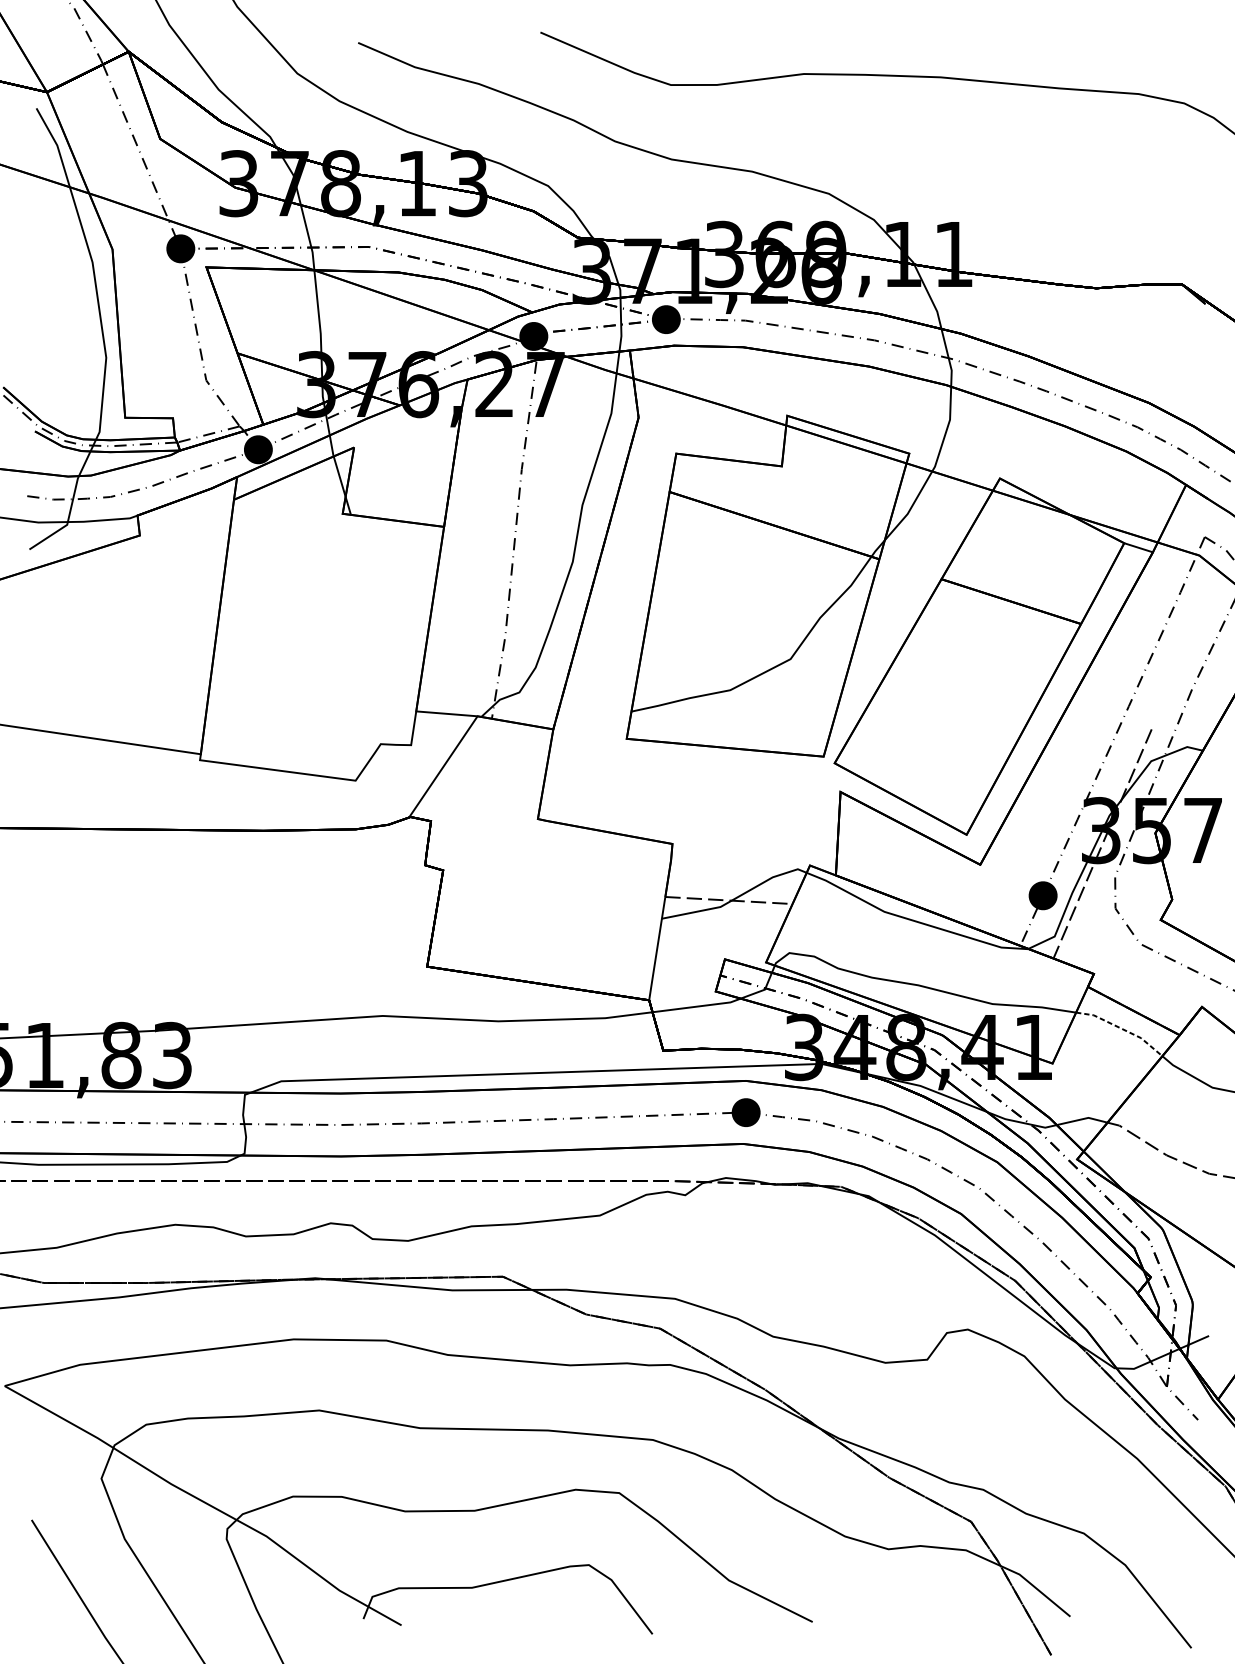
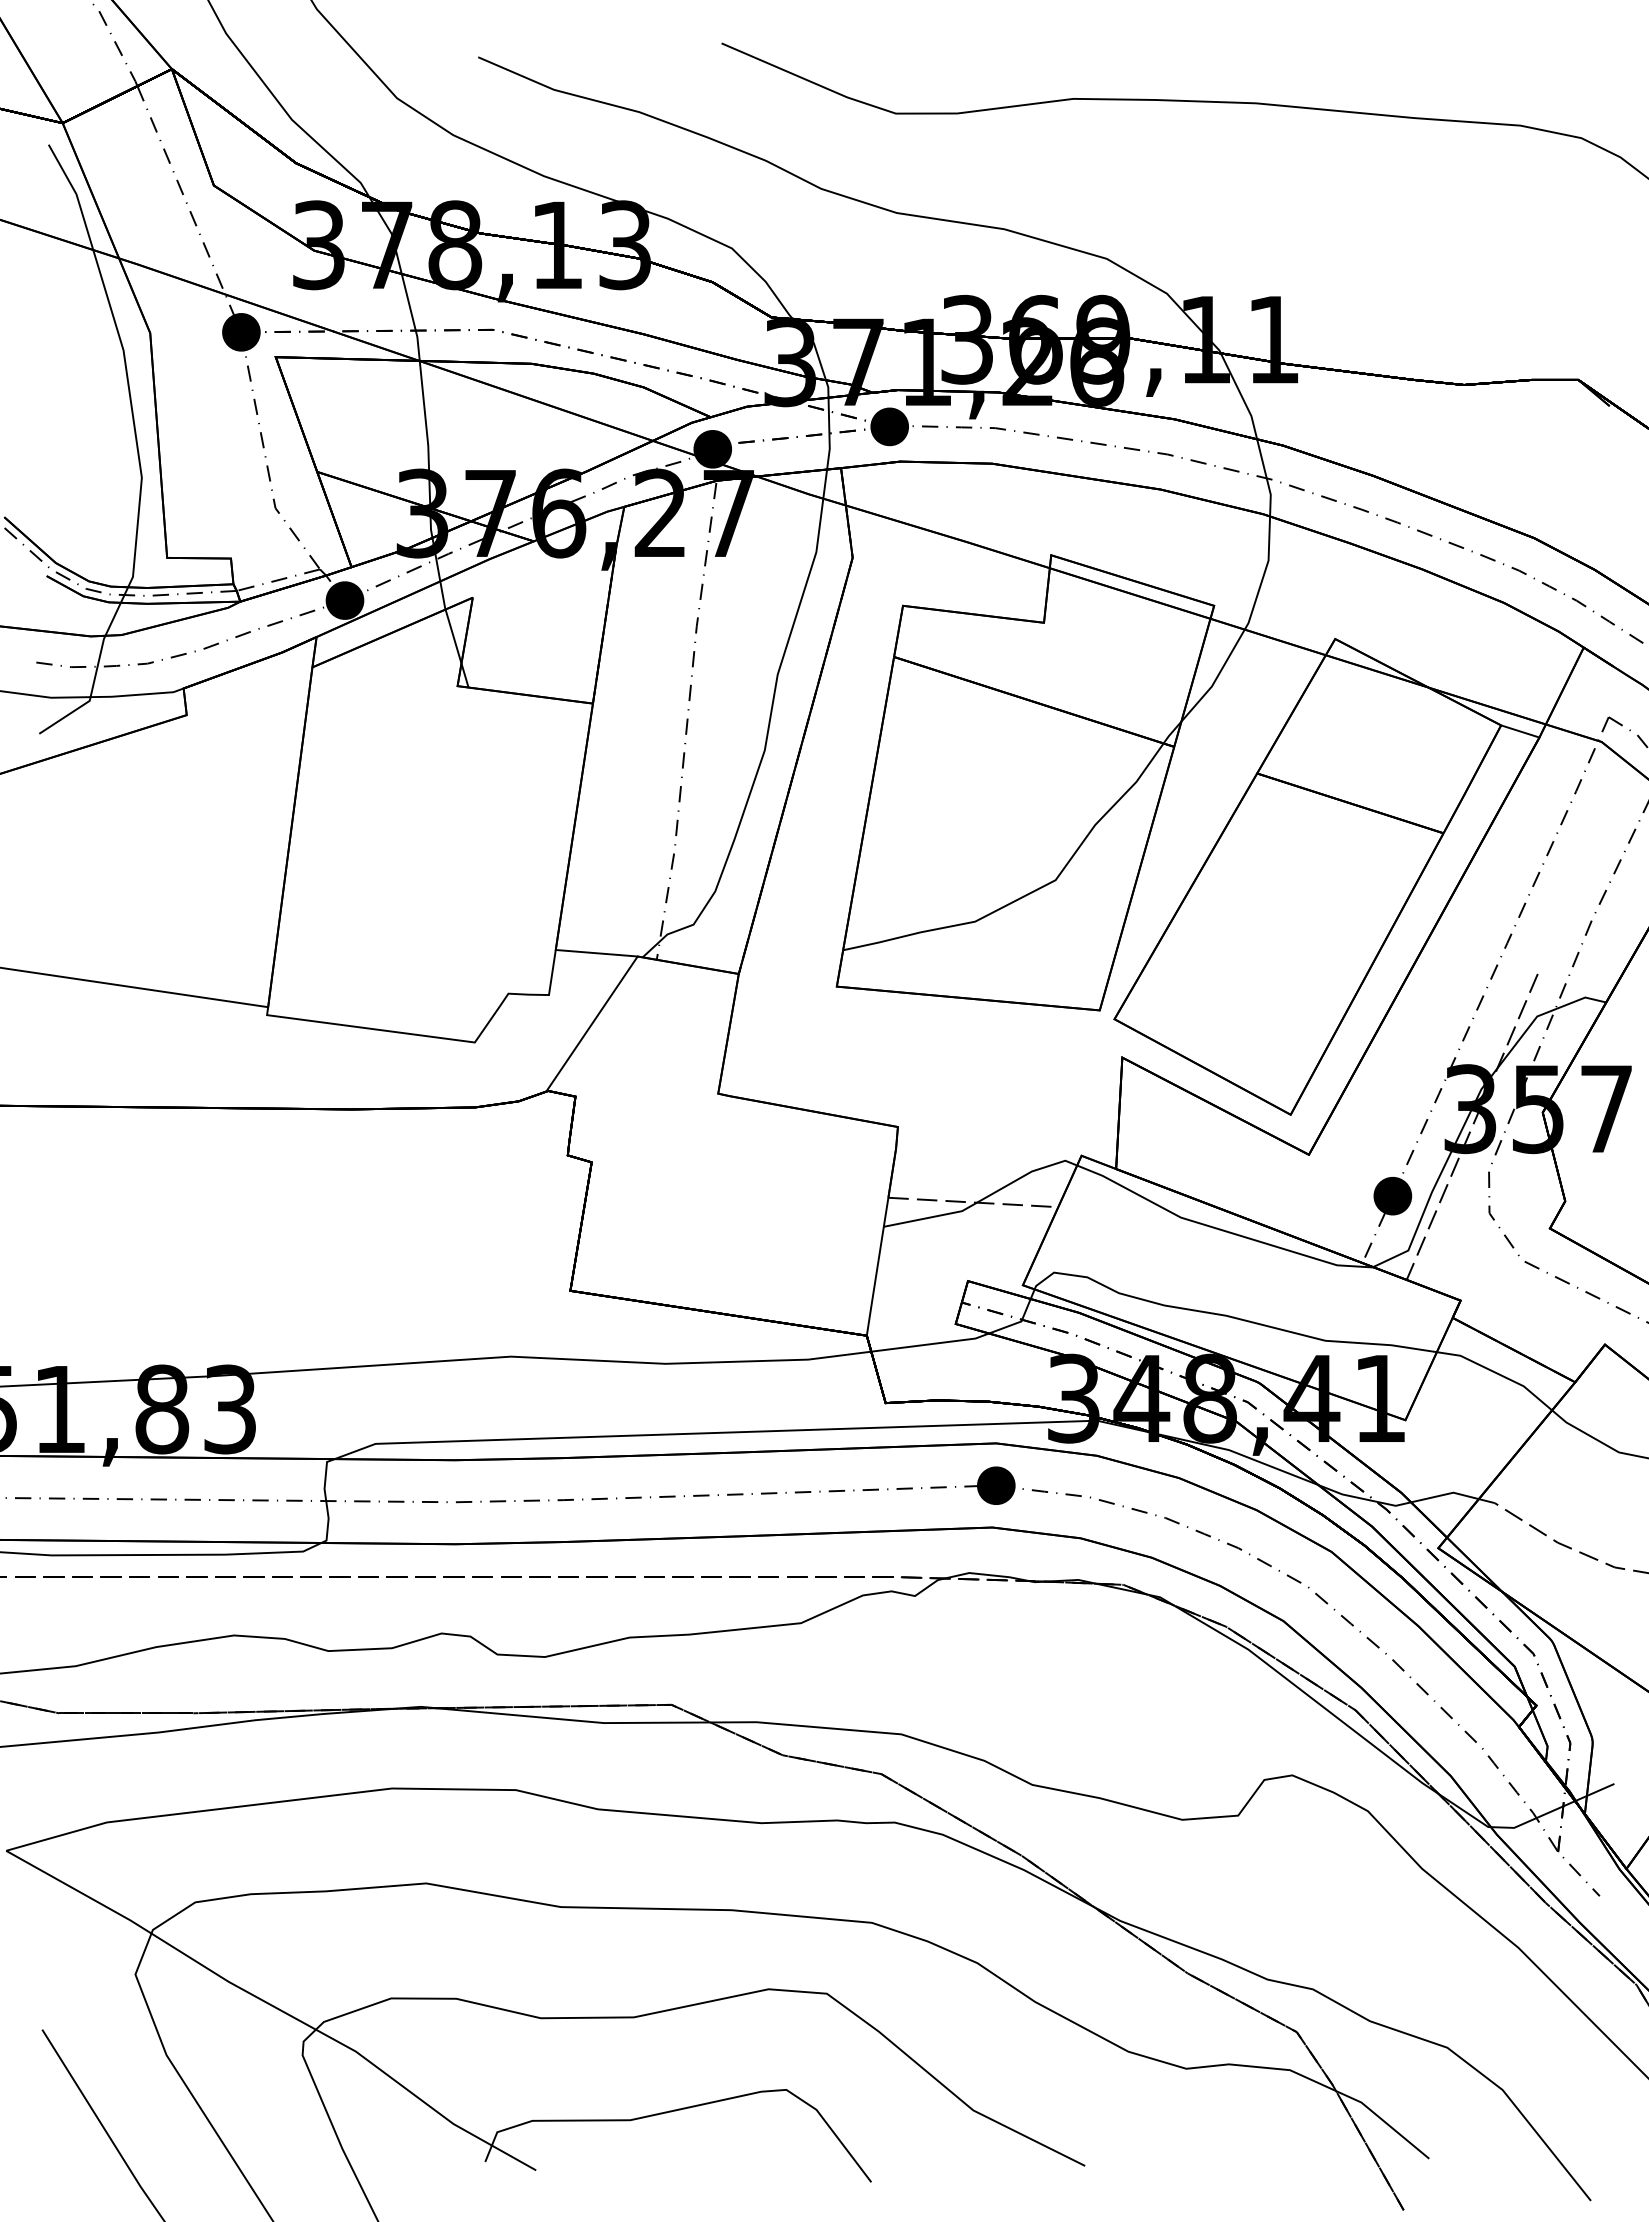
line: (1122, 1029) -> (1498, 1374), dashed -> solid

